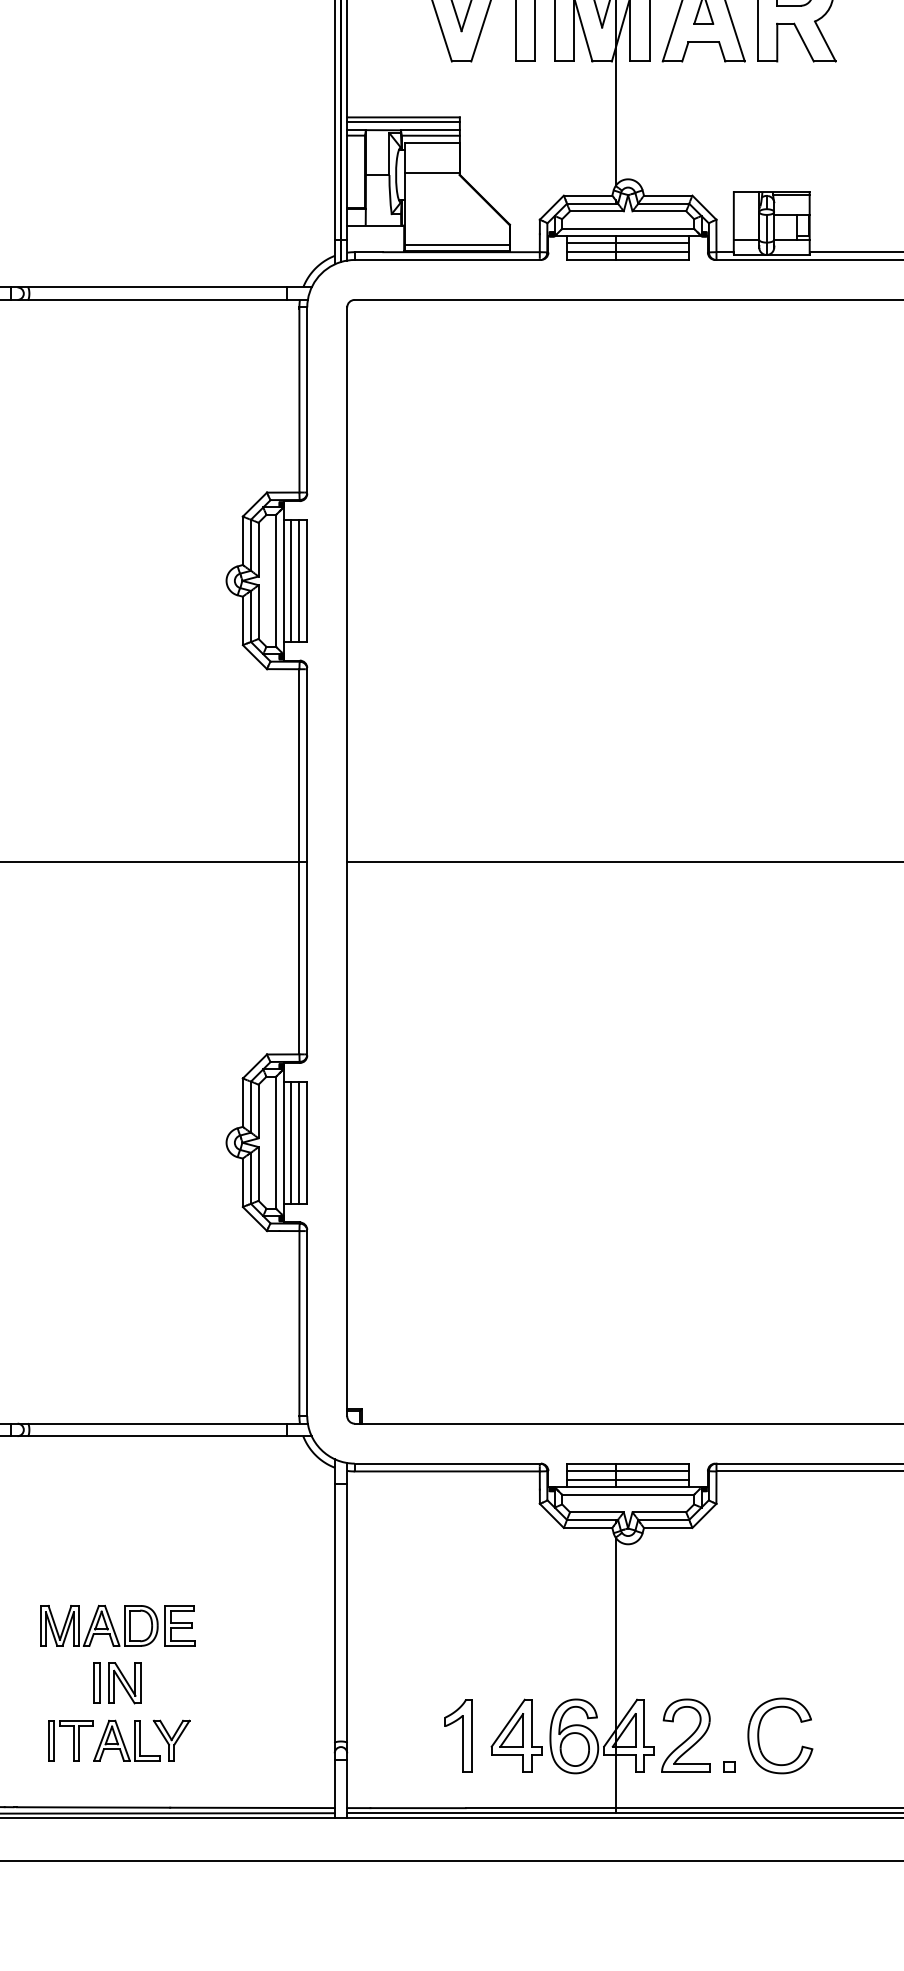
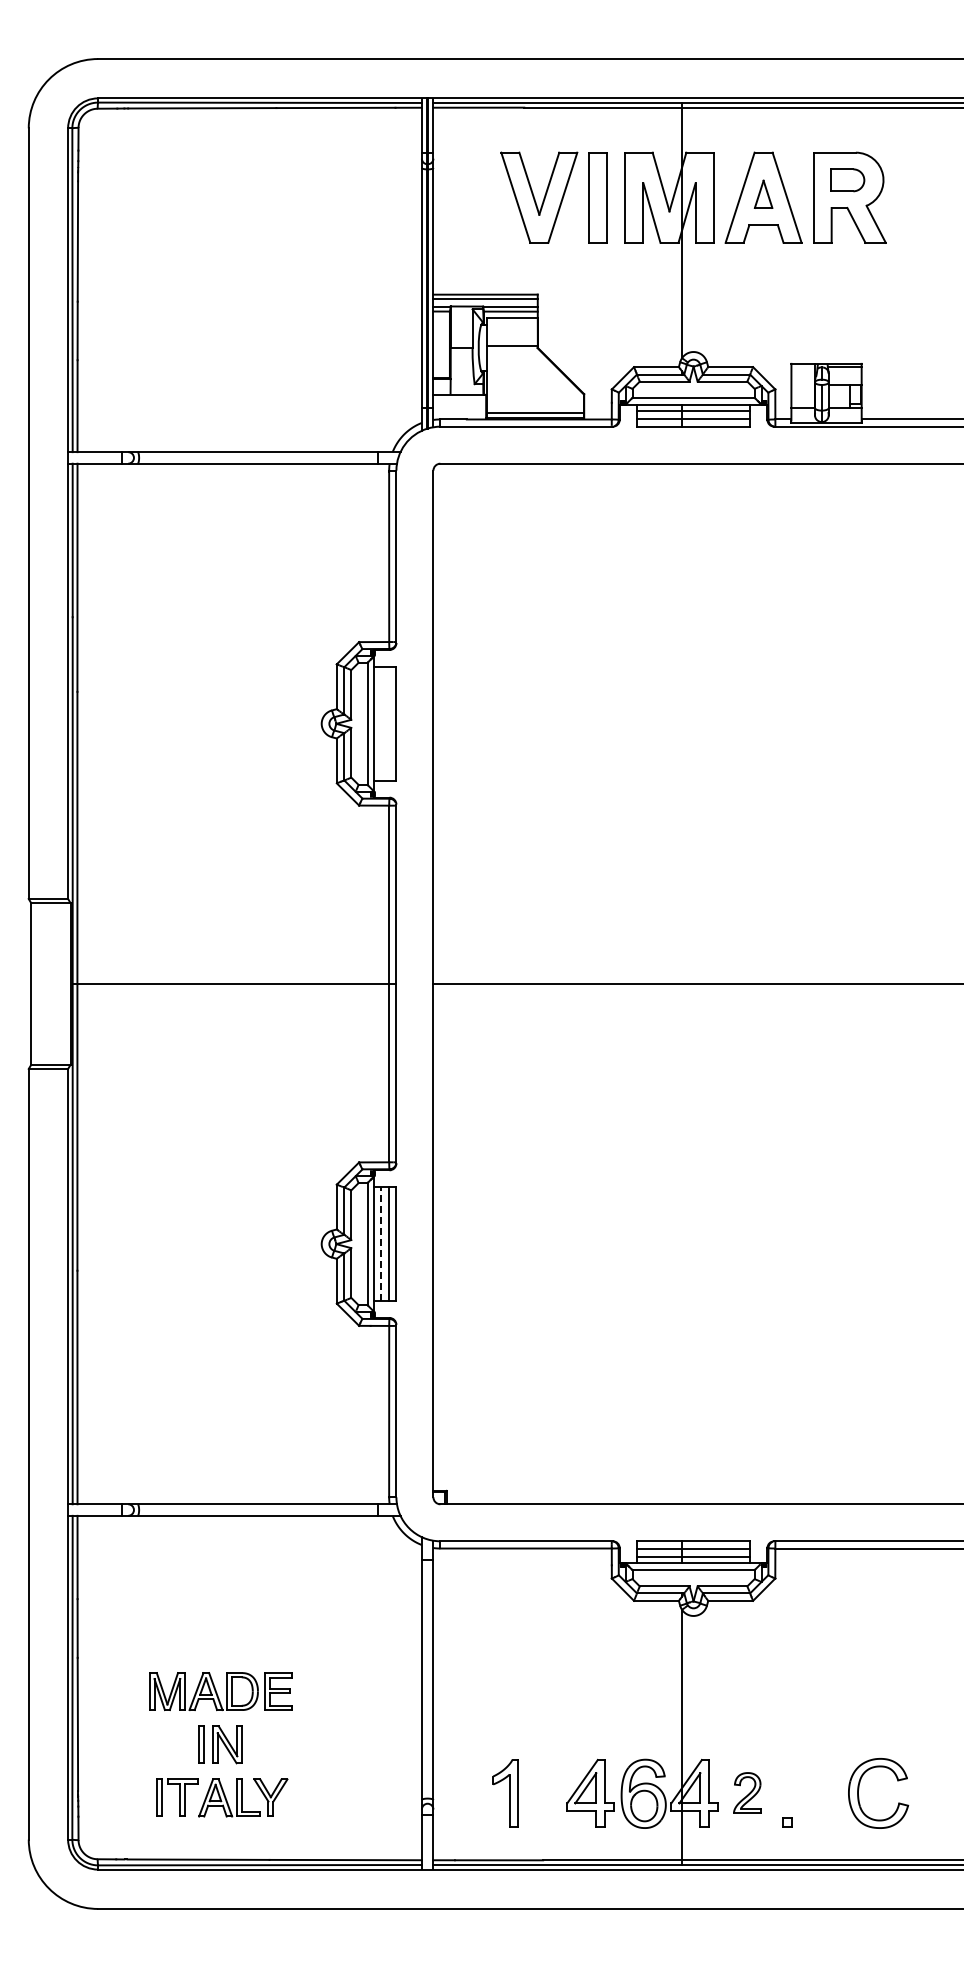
line: (291, 580) -> (381, 723), removed
line: (299, 580) -> (389, 723), removed
line: (291, 1143) -> (381, 1244), solid -> dashed
part: (759, 1731) -> (859, 1789), moved
part: (686, 1734) -> (747, 1792), size x0.6
part: (458, 1735) -> (505, 1793), moved

